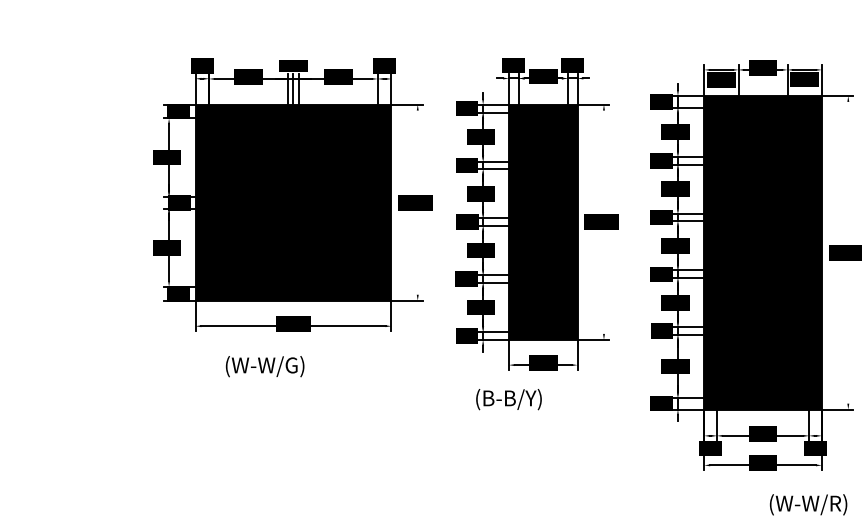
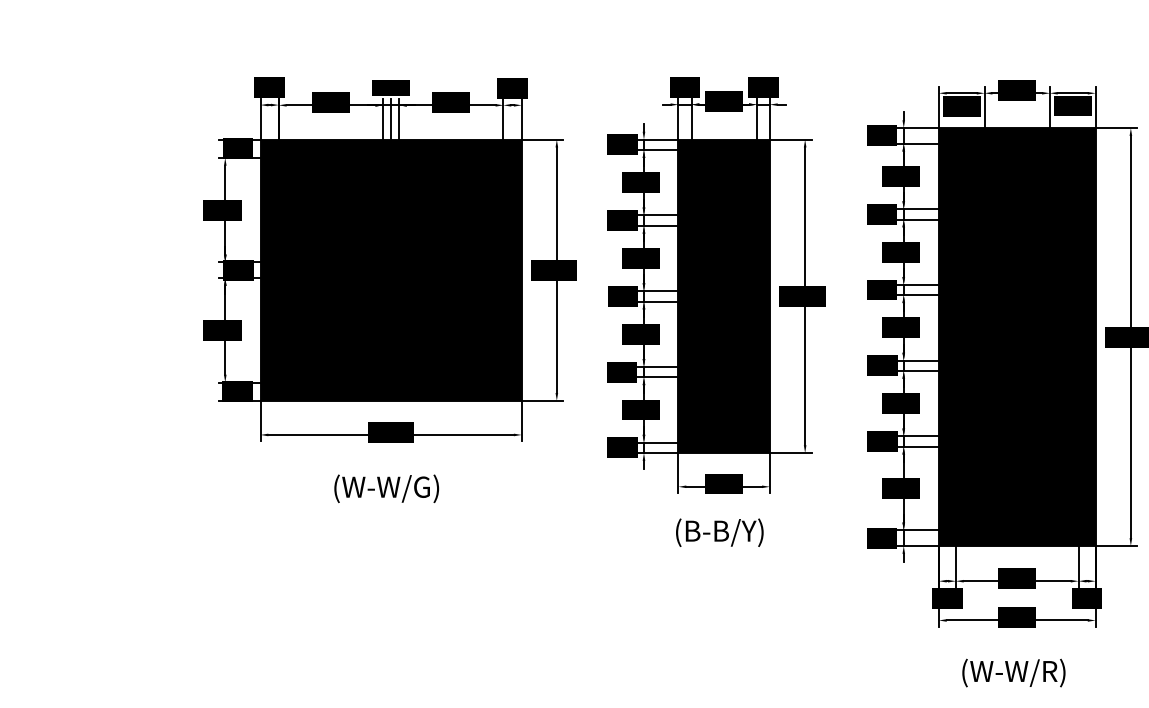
line: (417, 202) -> (556, 270), added
line: (603, 221) -> (804, 295), added
line: (848, 252) -> (1131, 336), added
text: (264, 366) -> (385, 488), moved
text: (508, 399) -> (719, 532), moved
text: (808, 504) -> (1013, 672), moved

